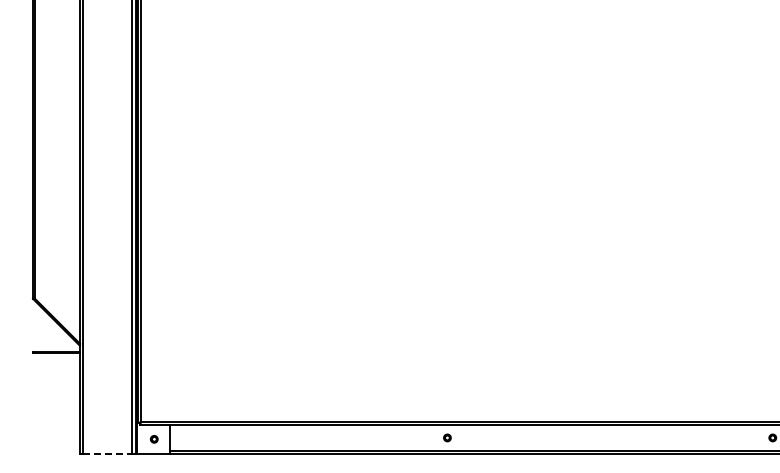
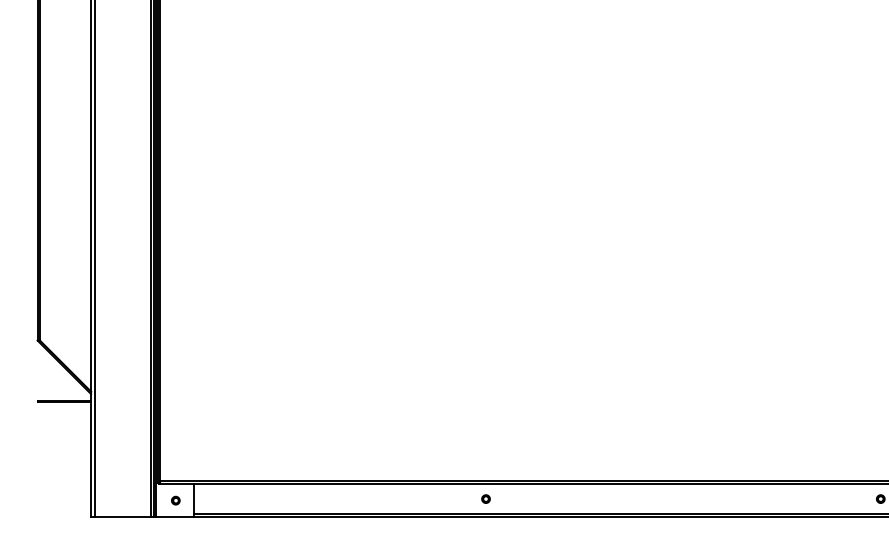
part: (447, 437) -> (486, 498), moved
line: (107, 453) -> (122, 516), dashed -> solid

